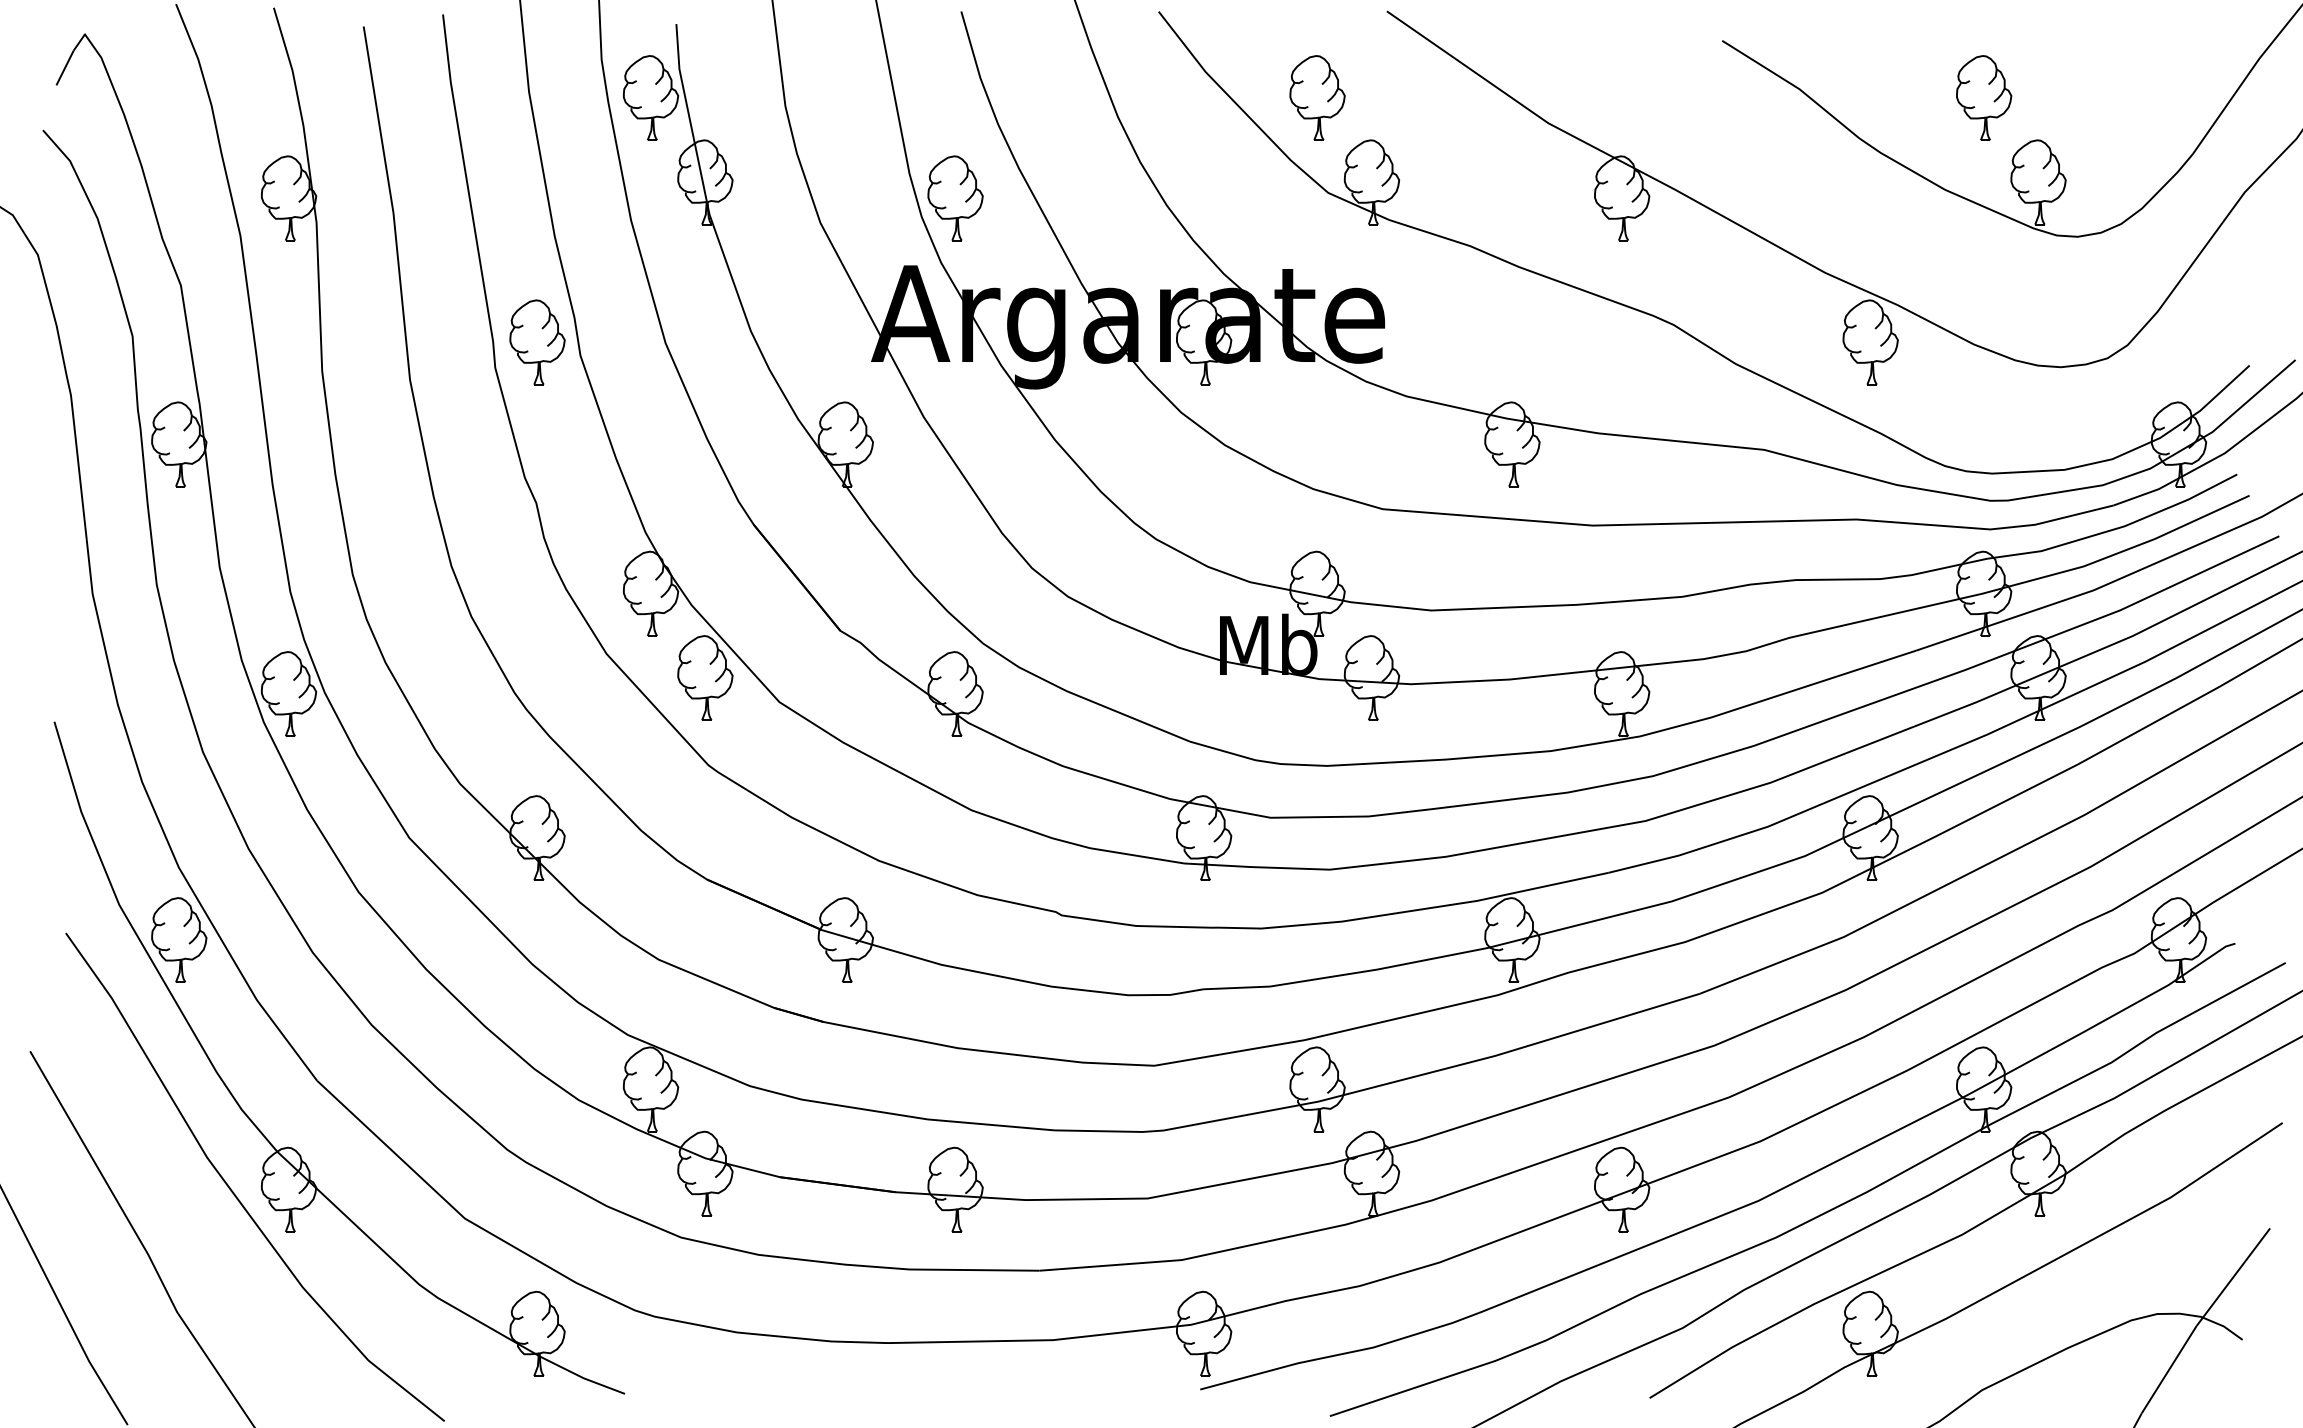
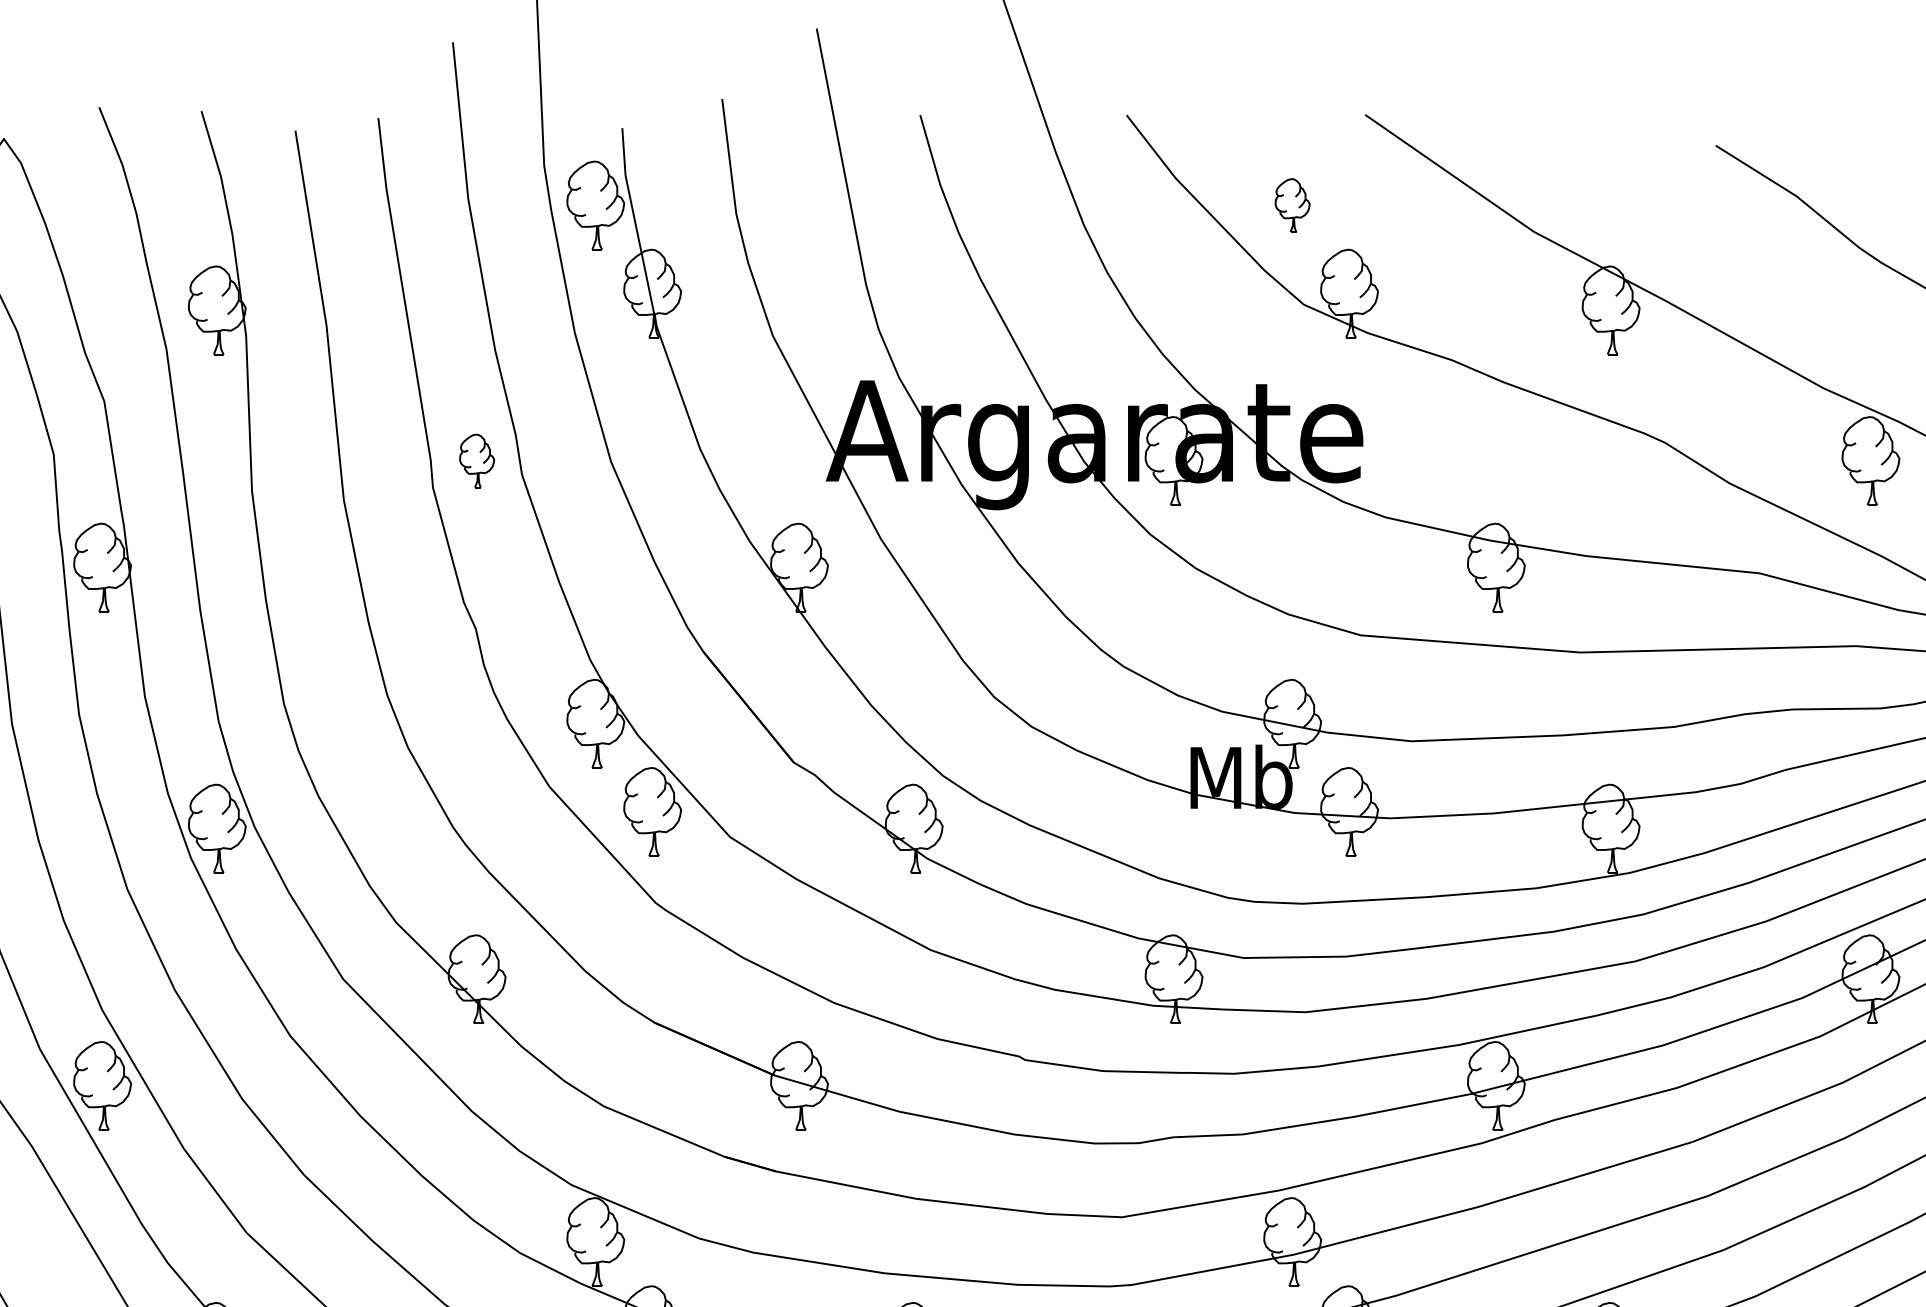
part: (1317, 97) -> (1292, 204), size x0.6
part: (955, 198) -> (914, 310), removed
part: (537, 342) -> (477, 461), size x0.6

